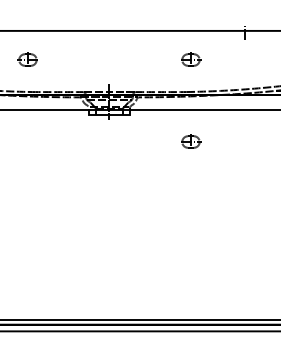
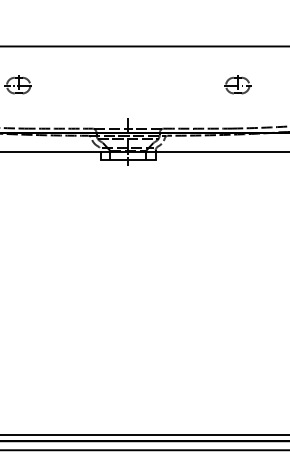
part: (191, 141) -> (238, 195), removed

